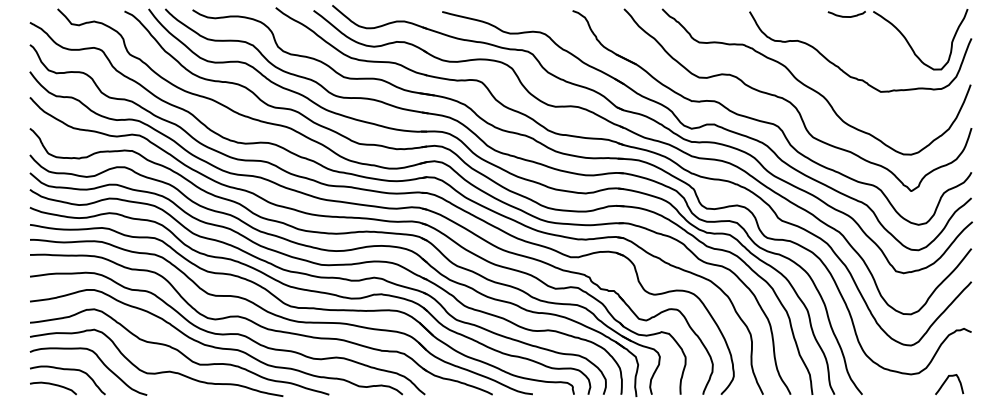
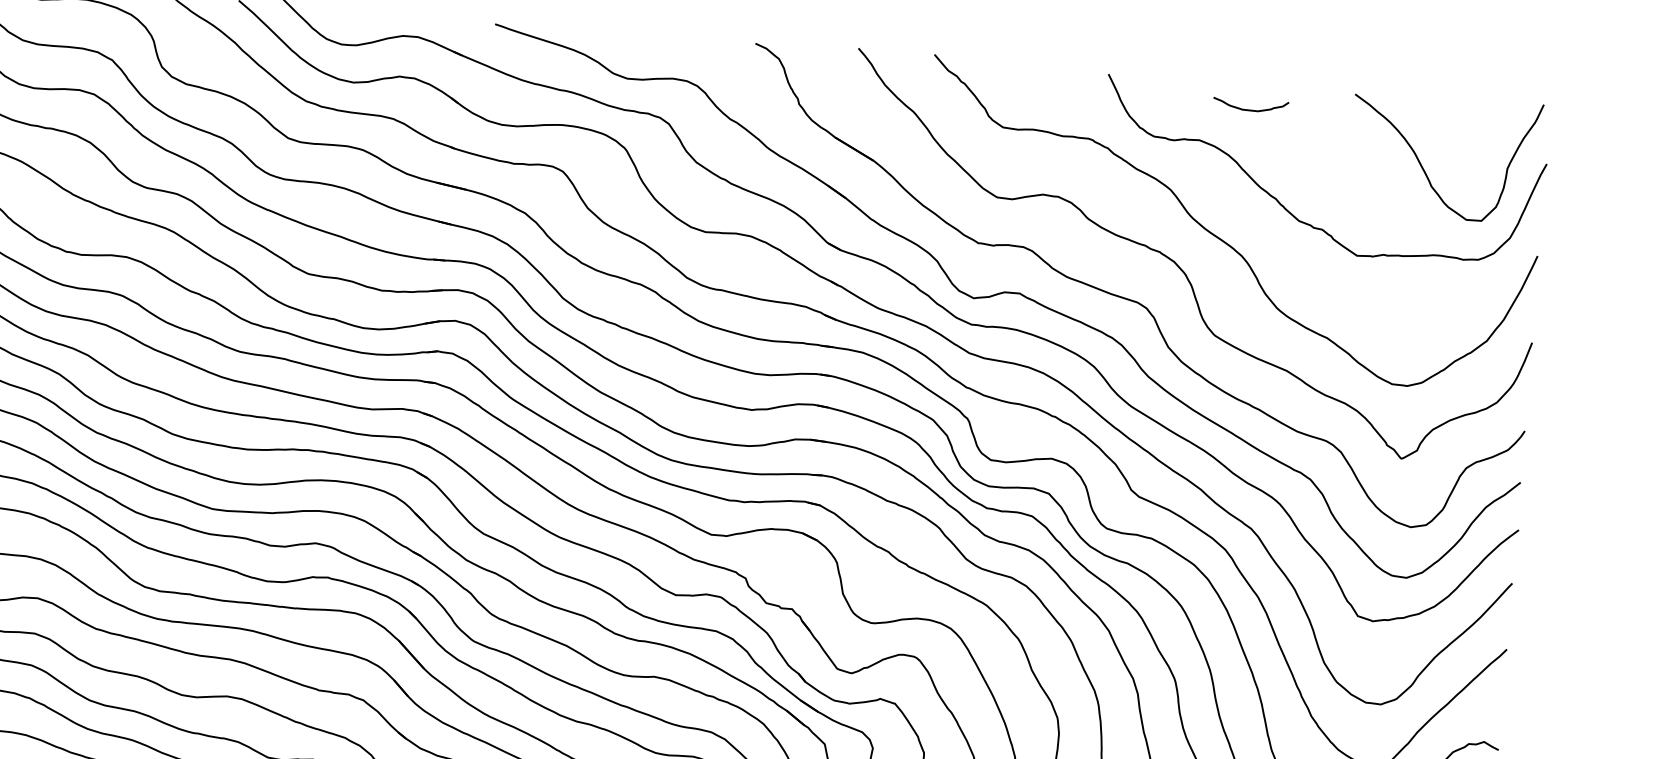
curve: (846, 16) -> (1249, 109), moved

